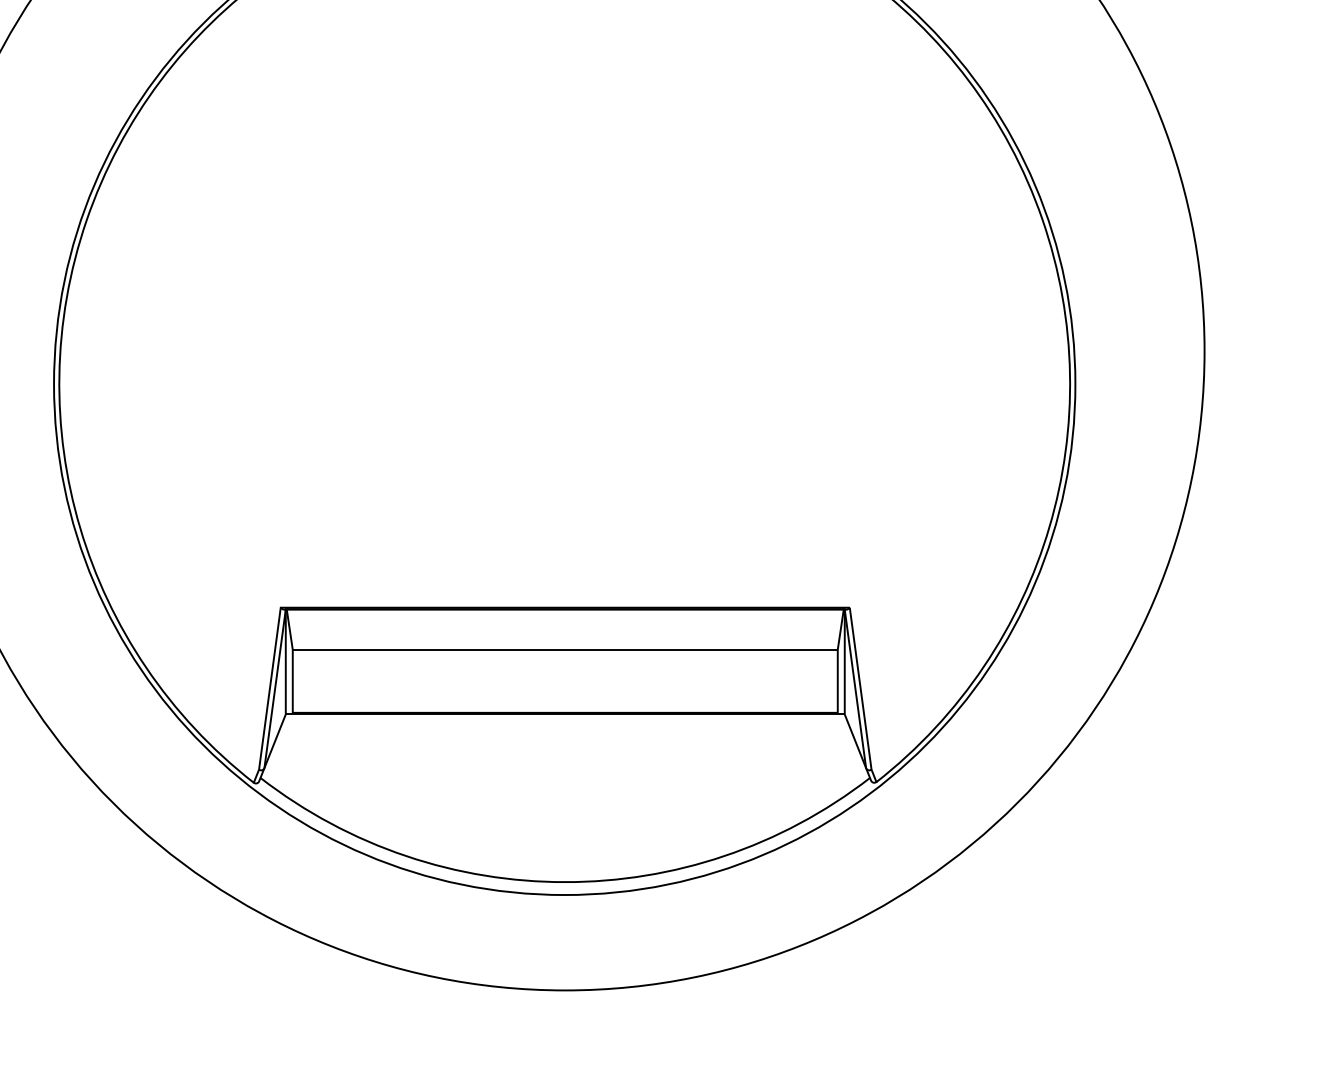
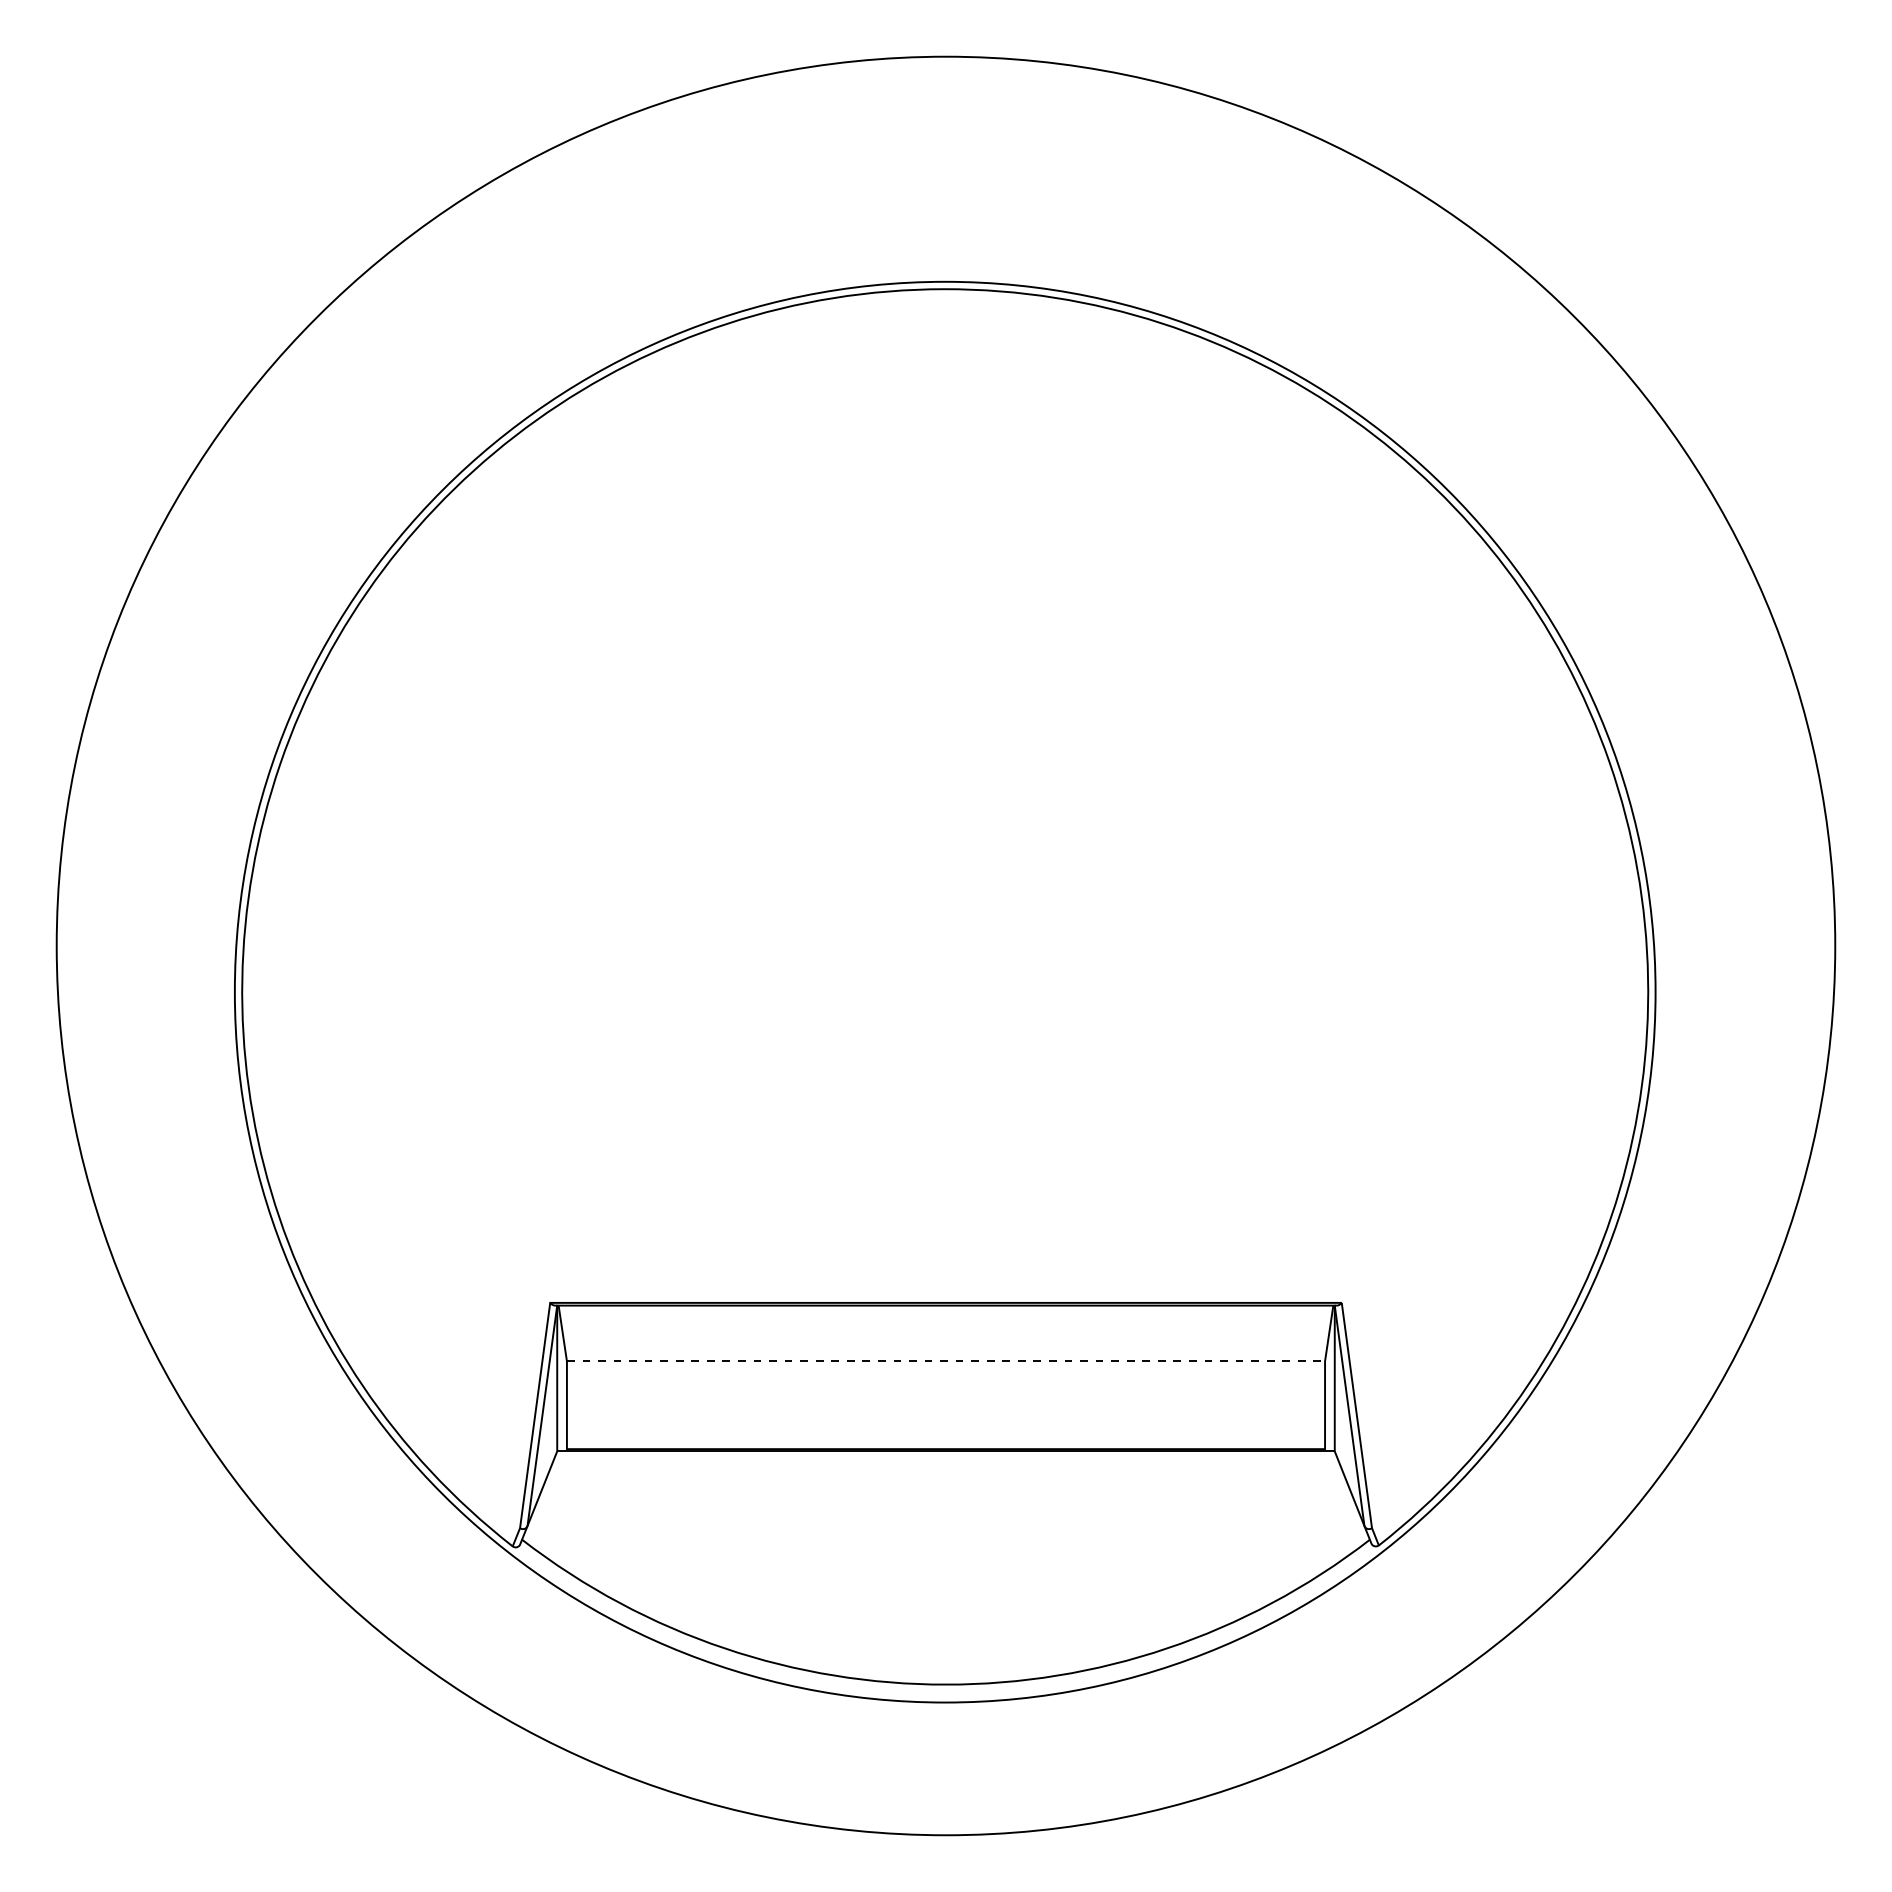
line: (565, 649) -> (946, 1361), solid -> dashed

